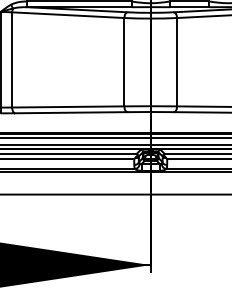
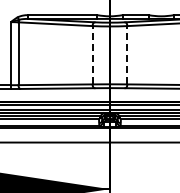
line: (124, 61) -> (92, 54), solid -> dashed
line: (177, 61) -> (127, 54), solid -> dashed

